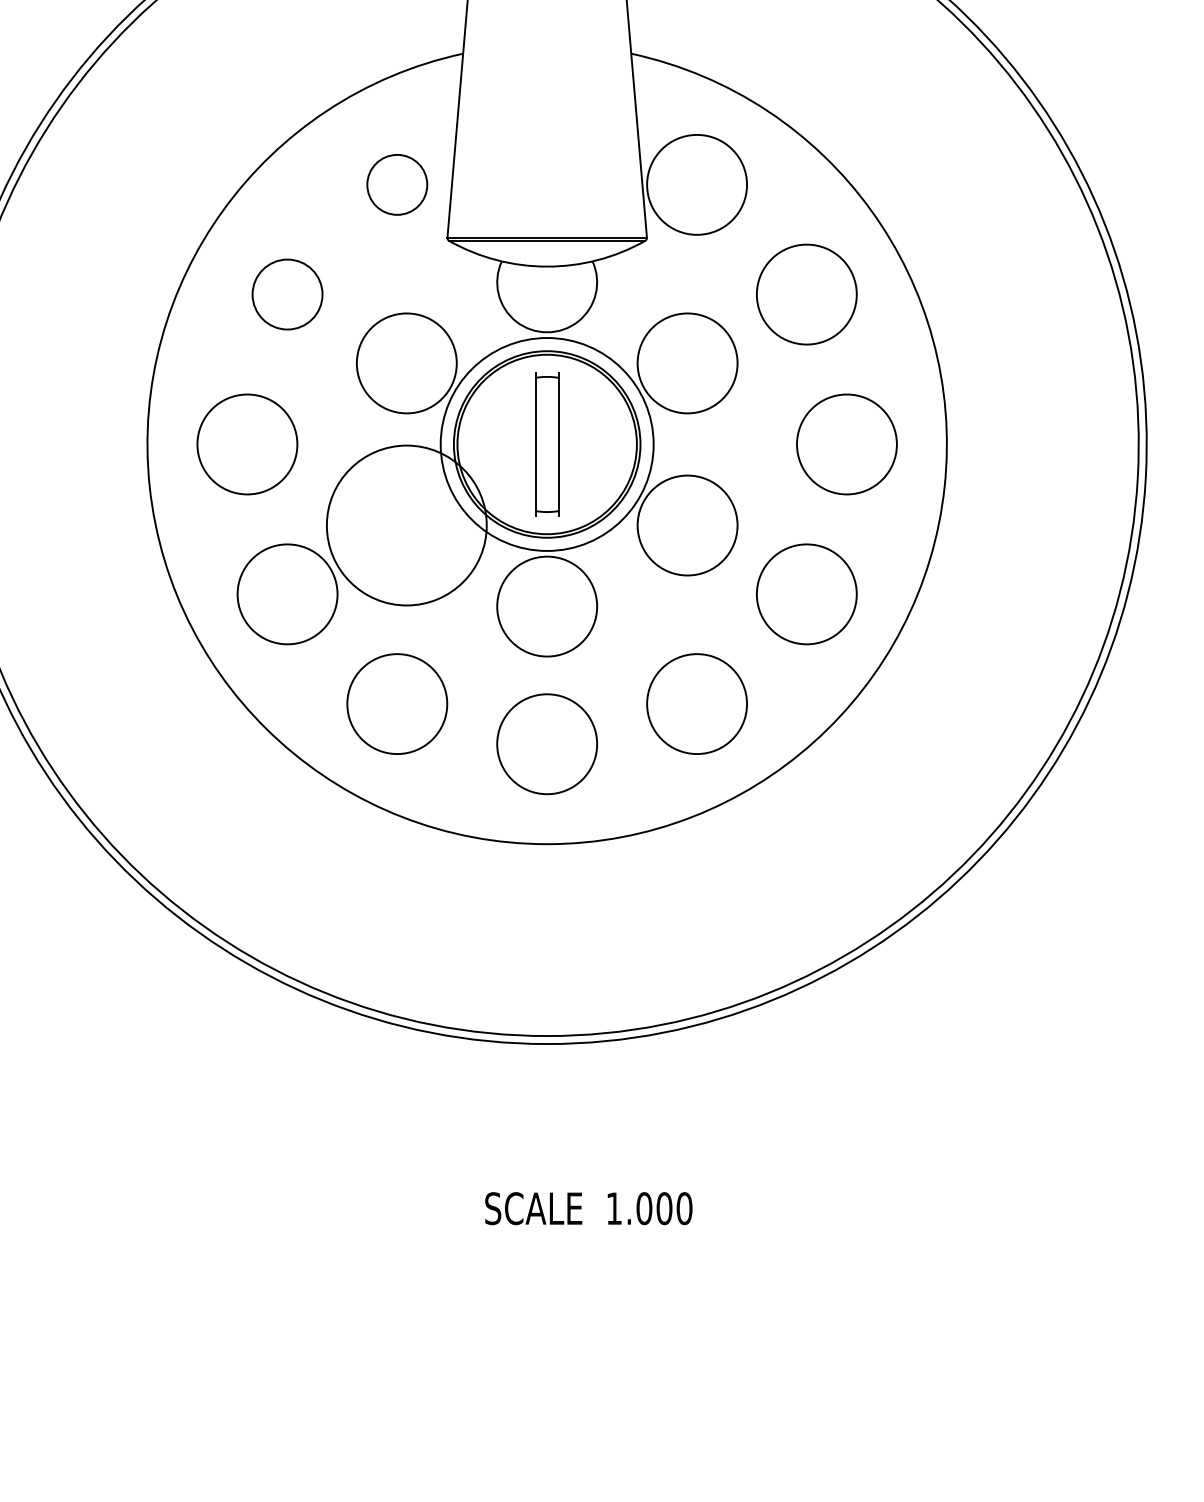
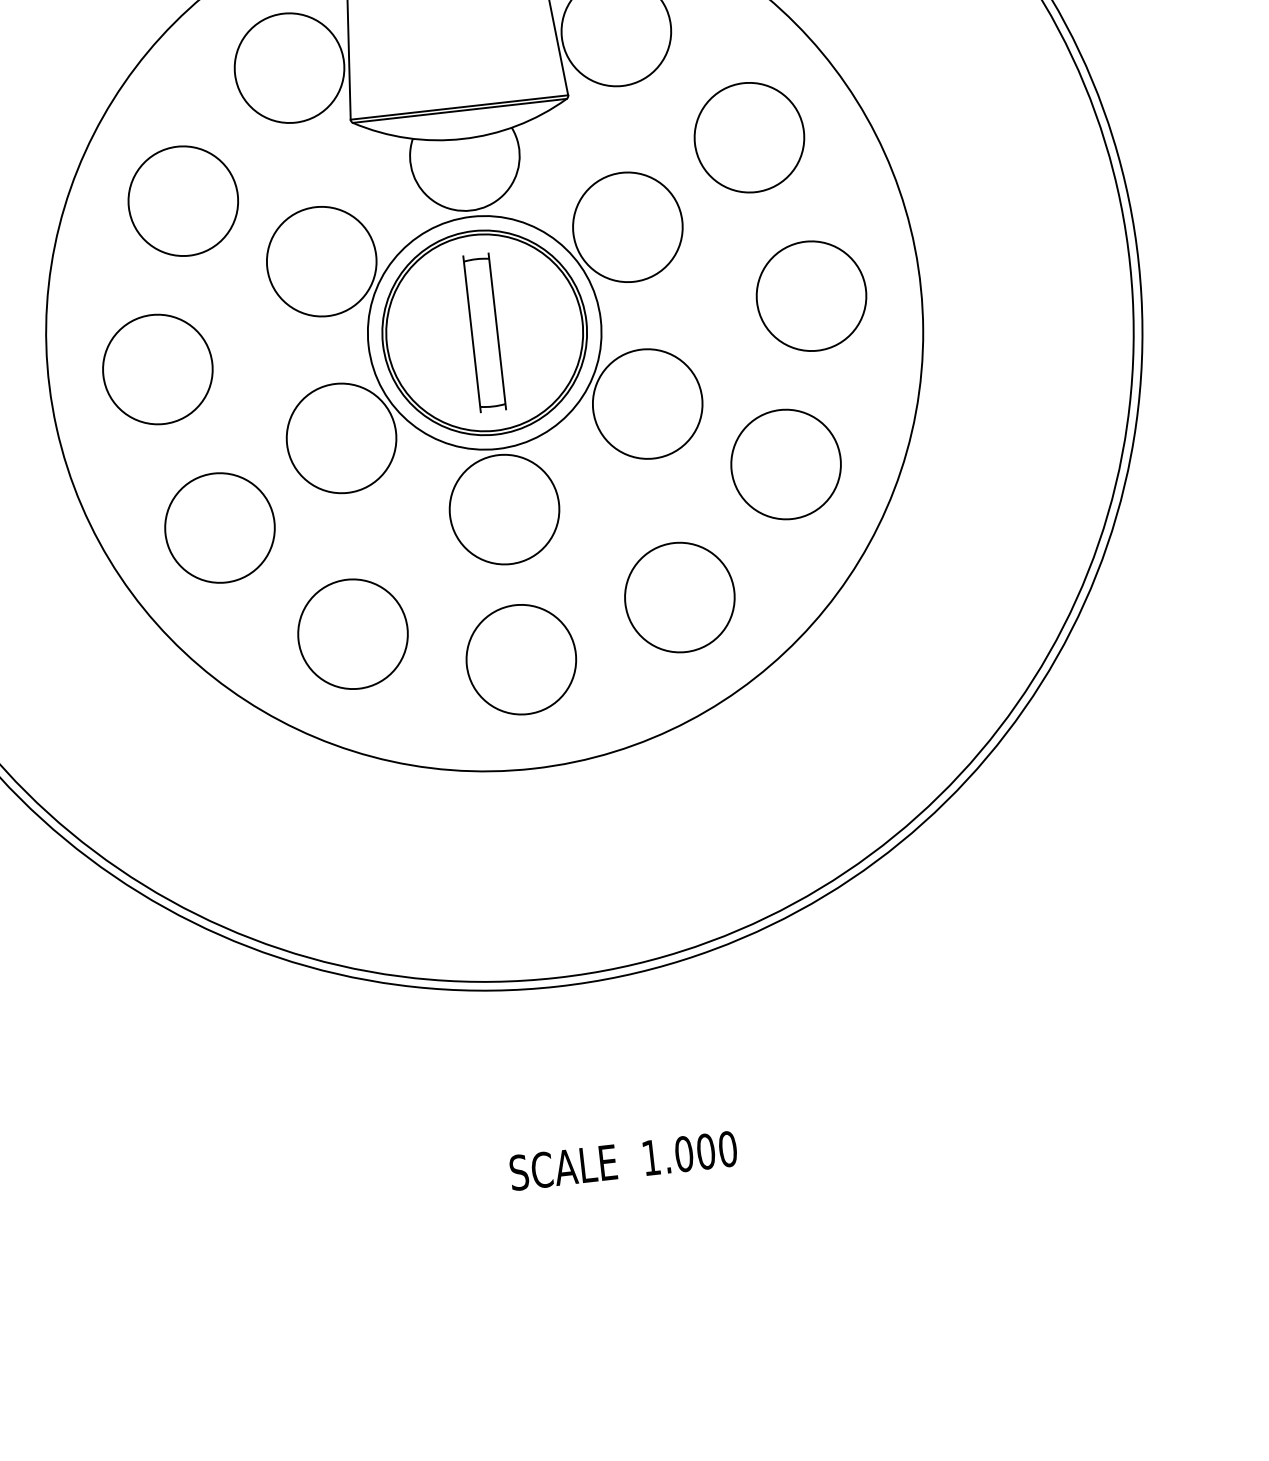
circle: (397, 184) -> (289, 67), size x1.67
circle: (287, 294) -> (183, 201), size x1.43
circle: (406, 525) -> (341, 438), size x0.62

